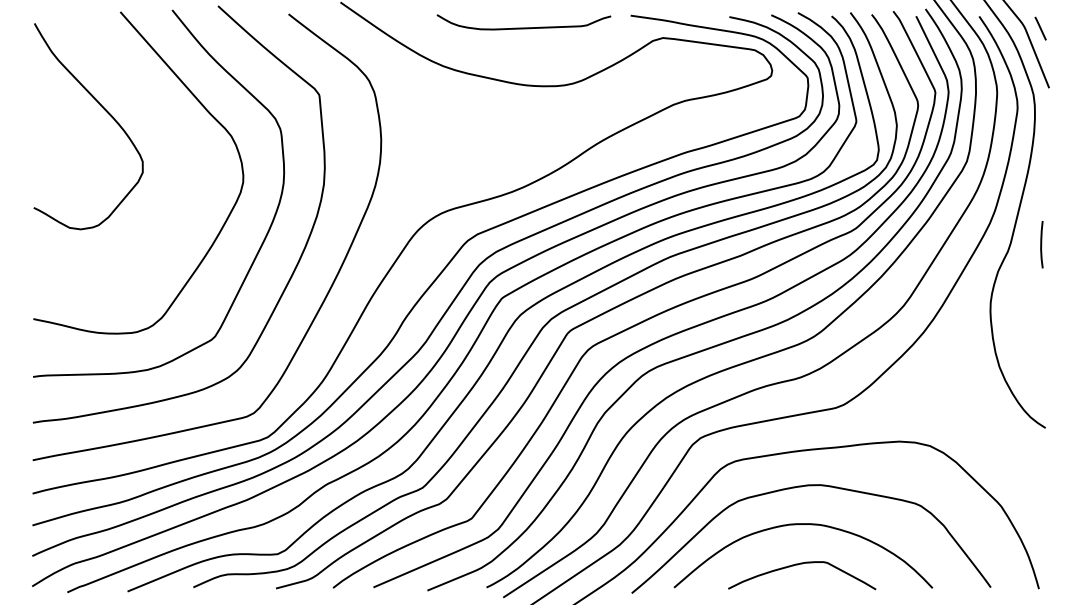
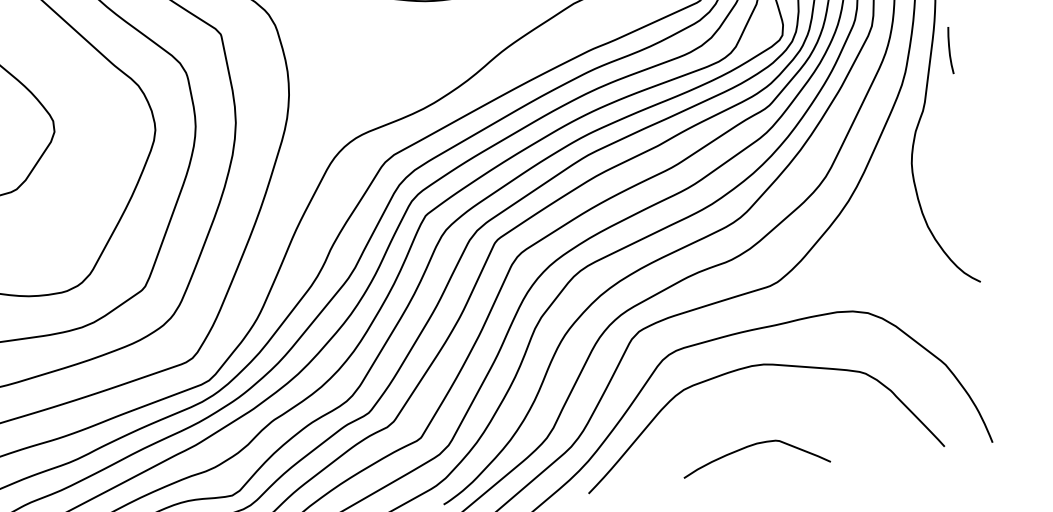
line: (1041, 244) -> (949, 50), moved
curve: (796, 525) -> (744, 407), removed

